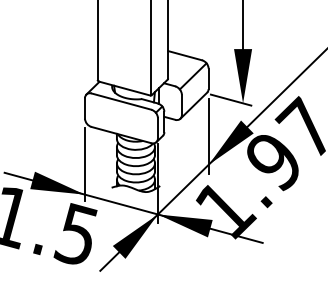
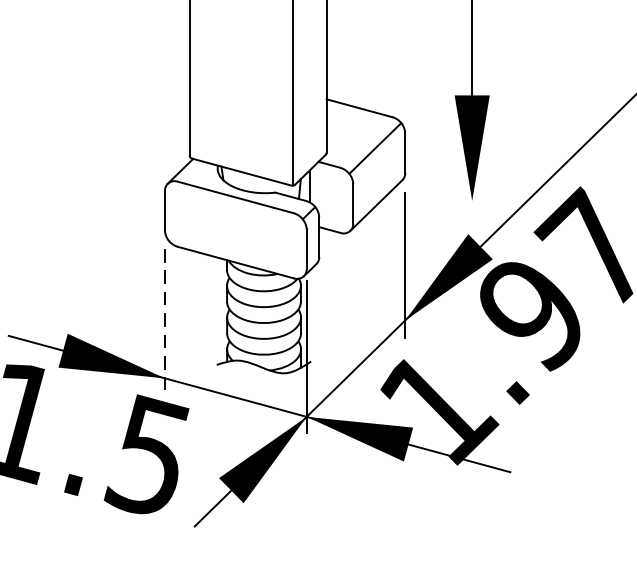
line: (230, 99) -> (447, 193), removed
line: (84, 164) -> (163, 319), solid -> dashed

